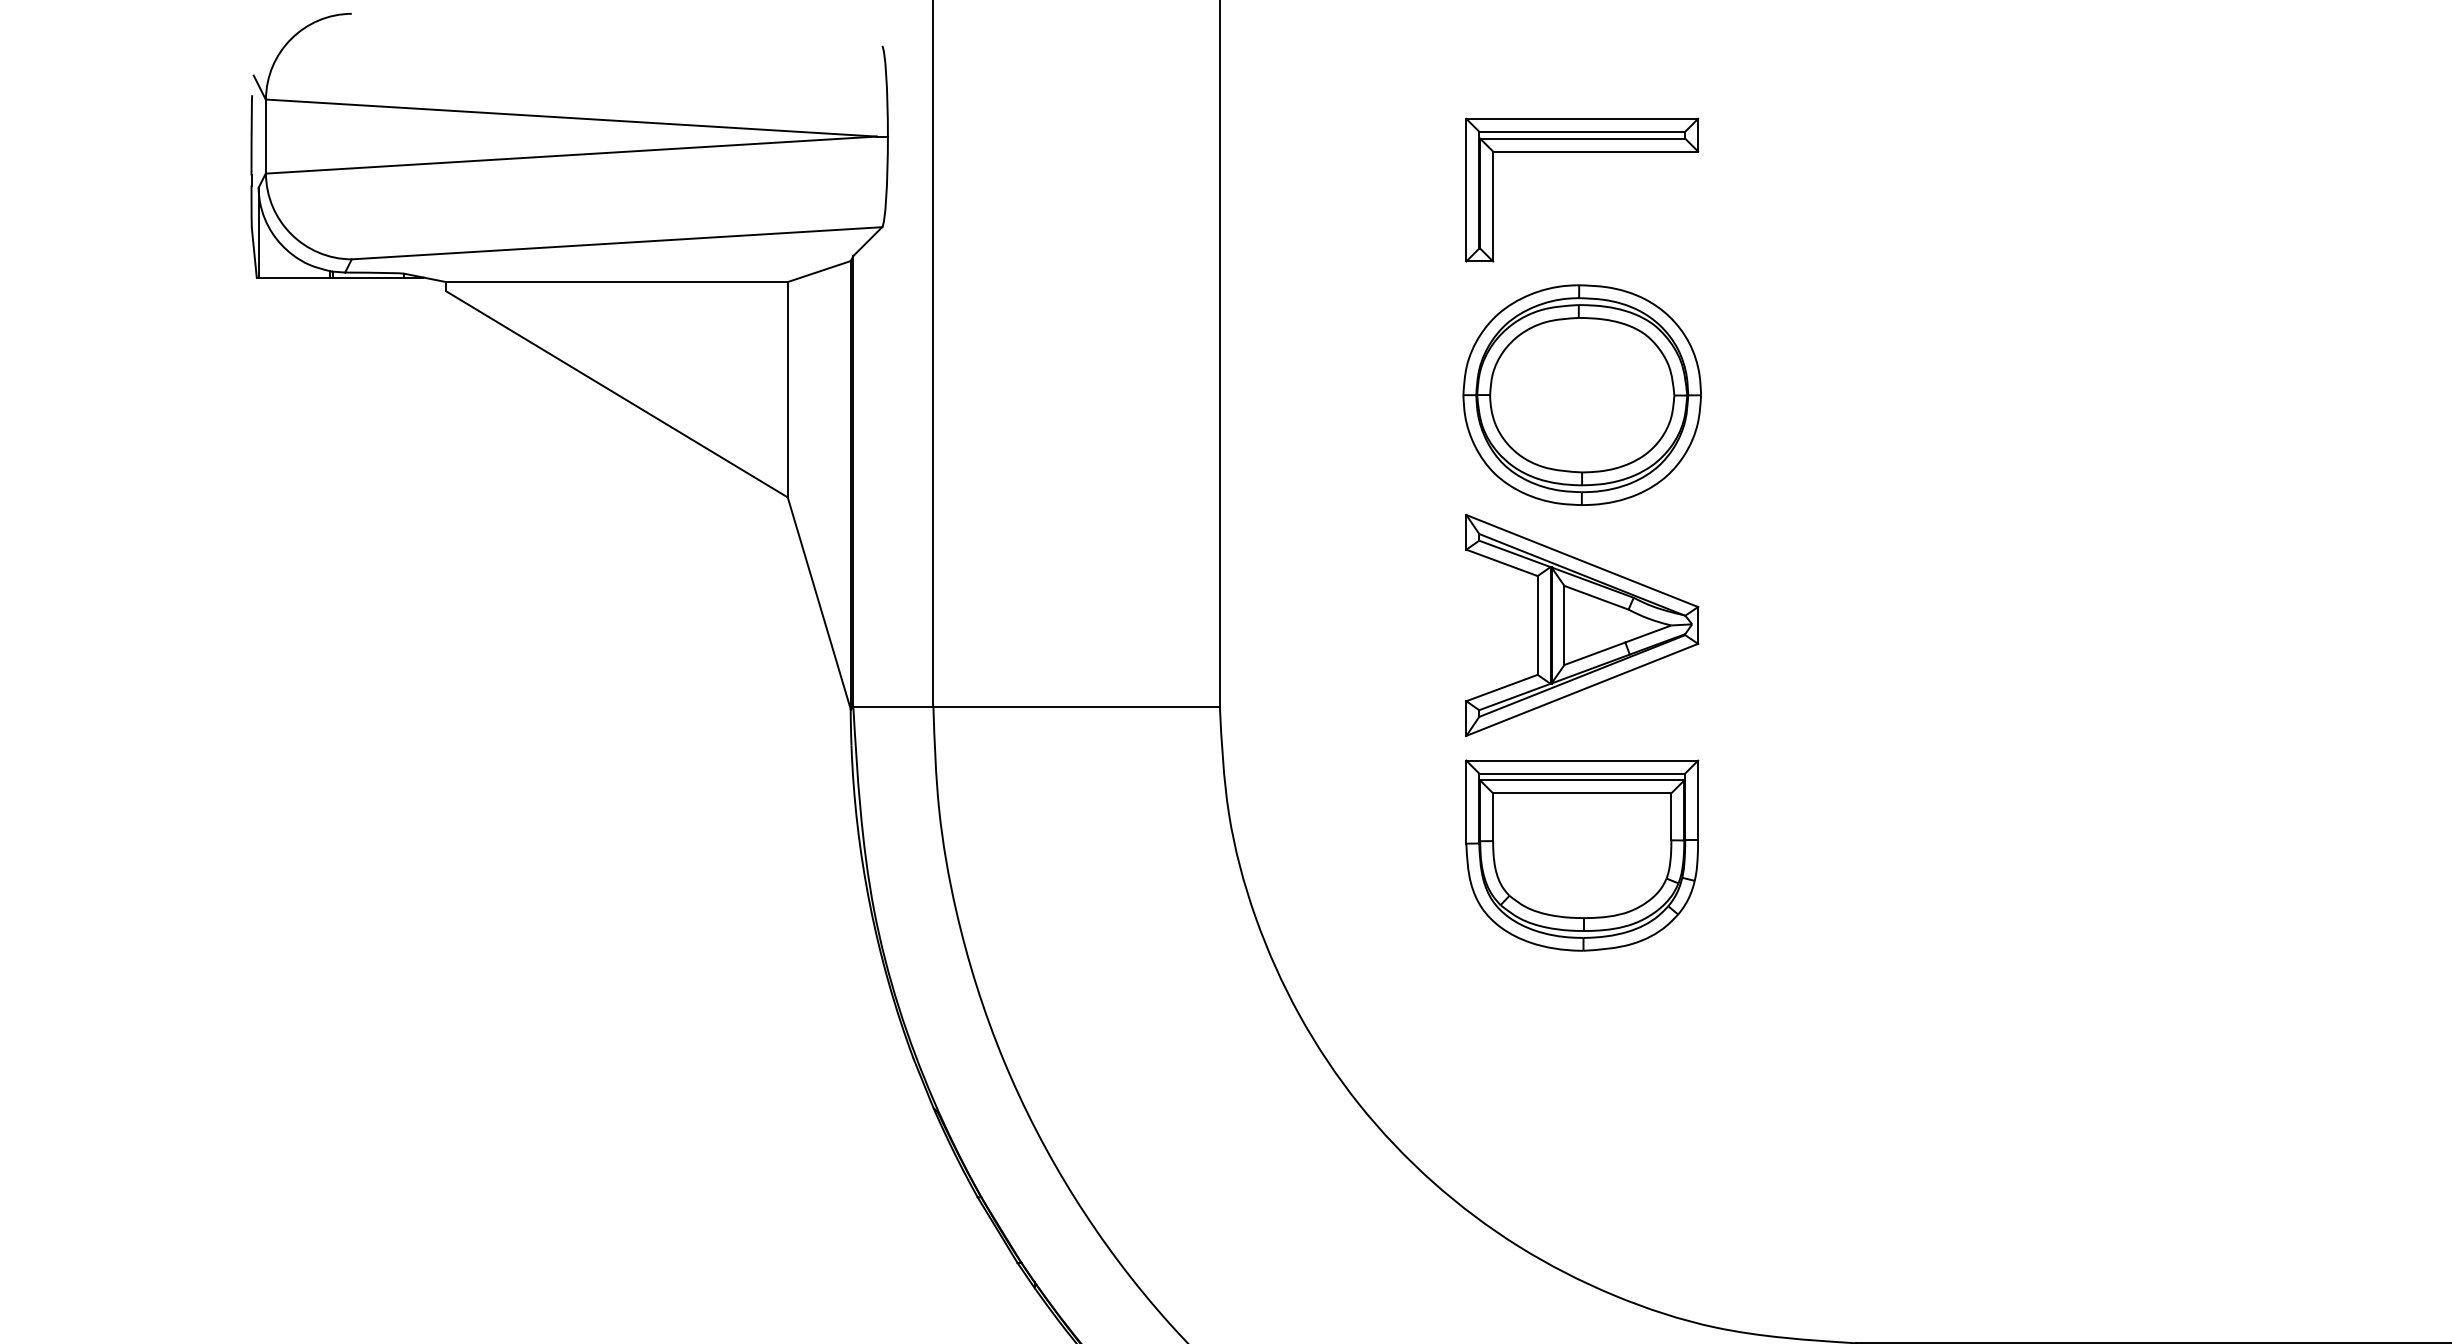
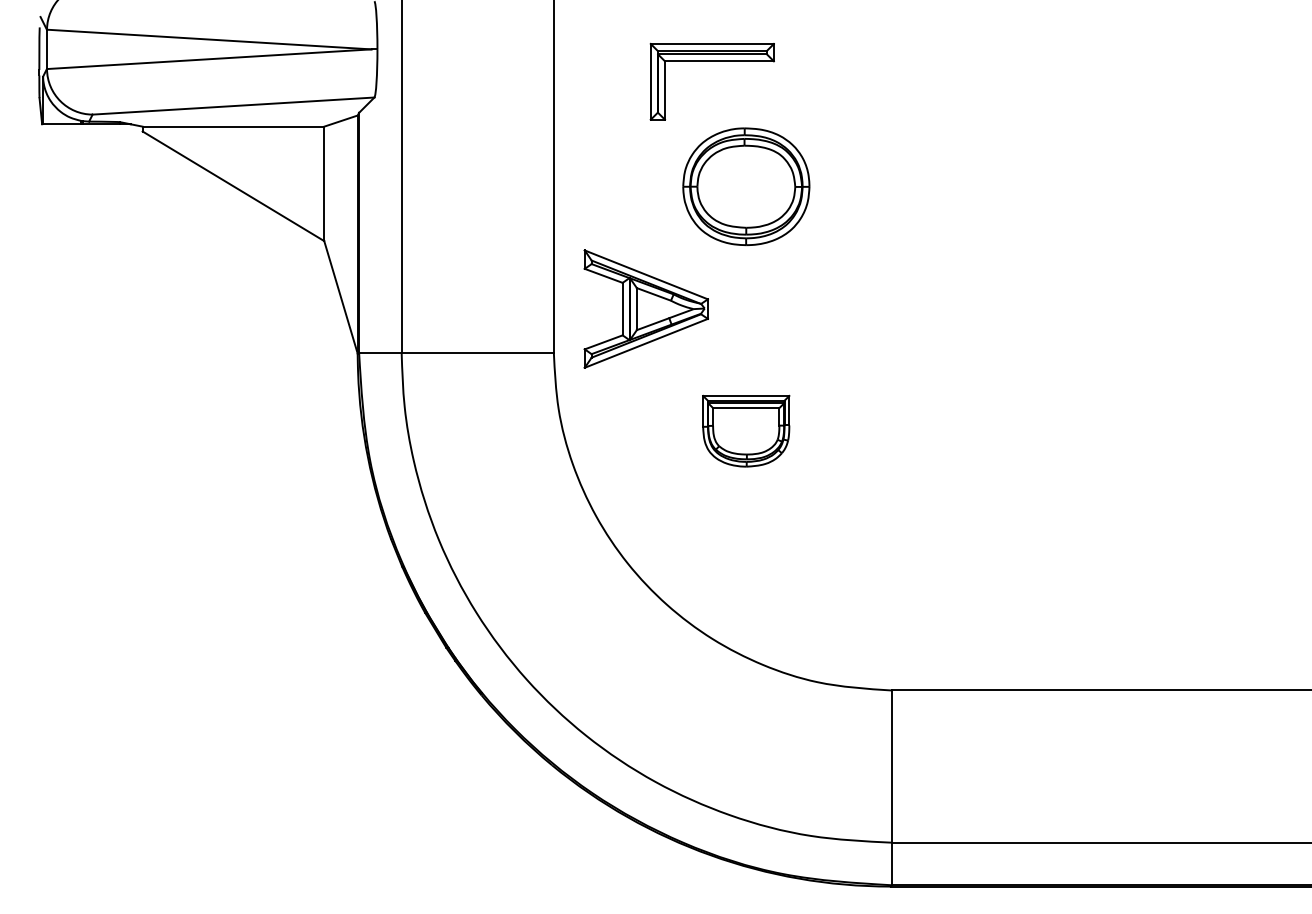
part: (1580, 151) -> (711, 61), moved
part: (1580, 624) -> (645, 308), moved
part: (1580, 853) -> (745, 430), size x0.7

